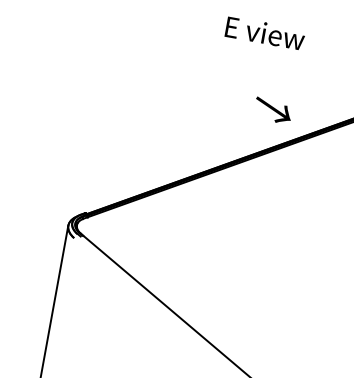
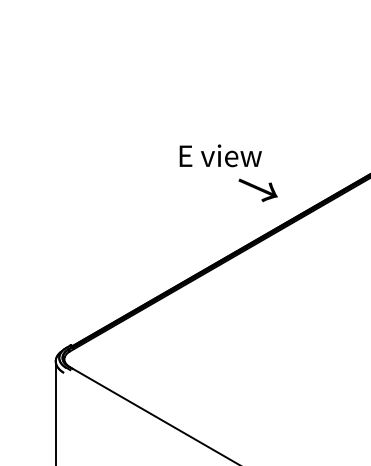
text: (265, 32) -> (220, 155), moved
text: (272, 109) -> (257, 189), moved

